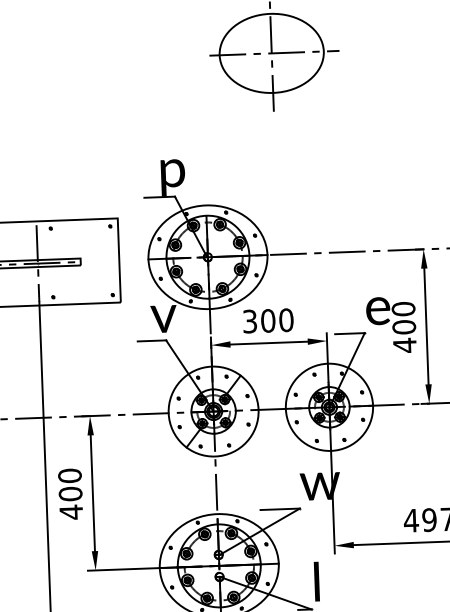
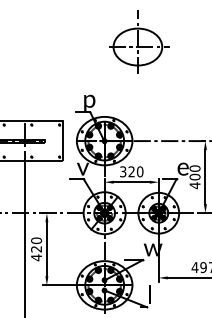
text: (267, 320) -> (131, 171), 300 -> 320
text: (70, 494) -> (36, 249), 400 -> 420

